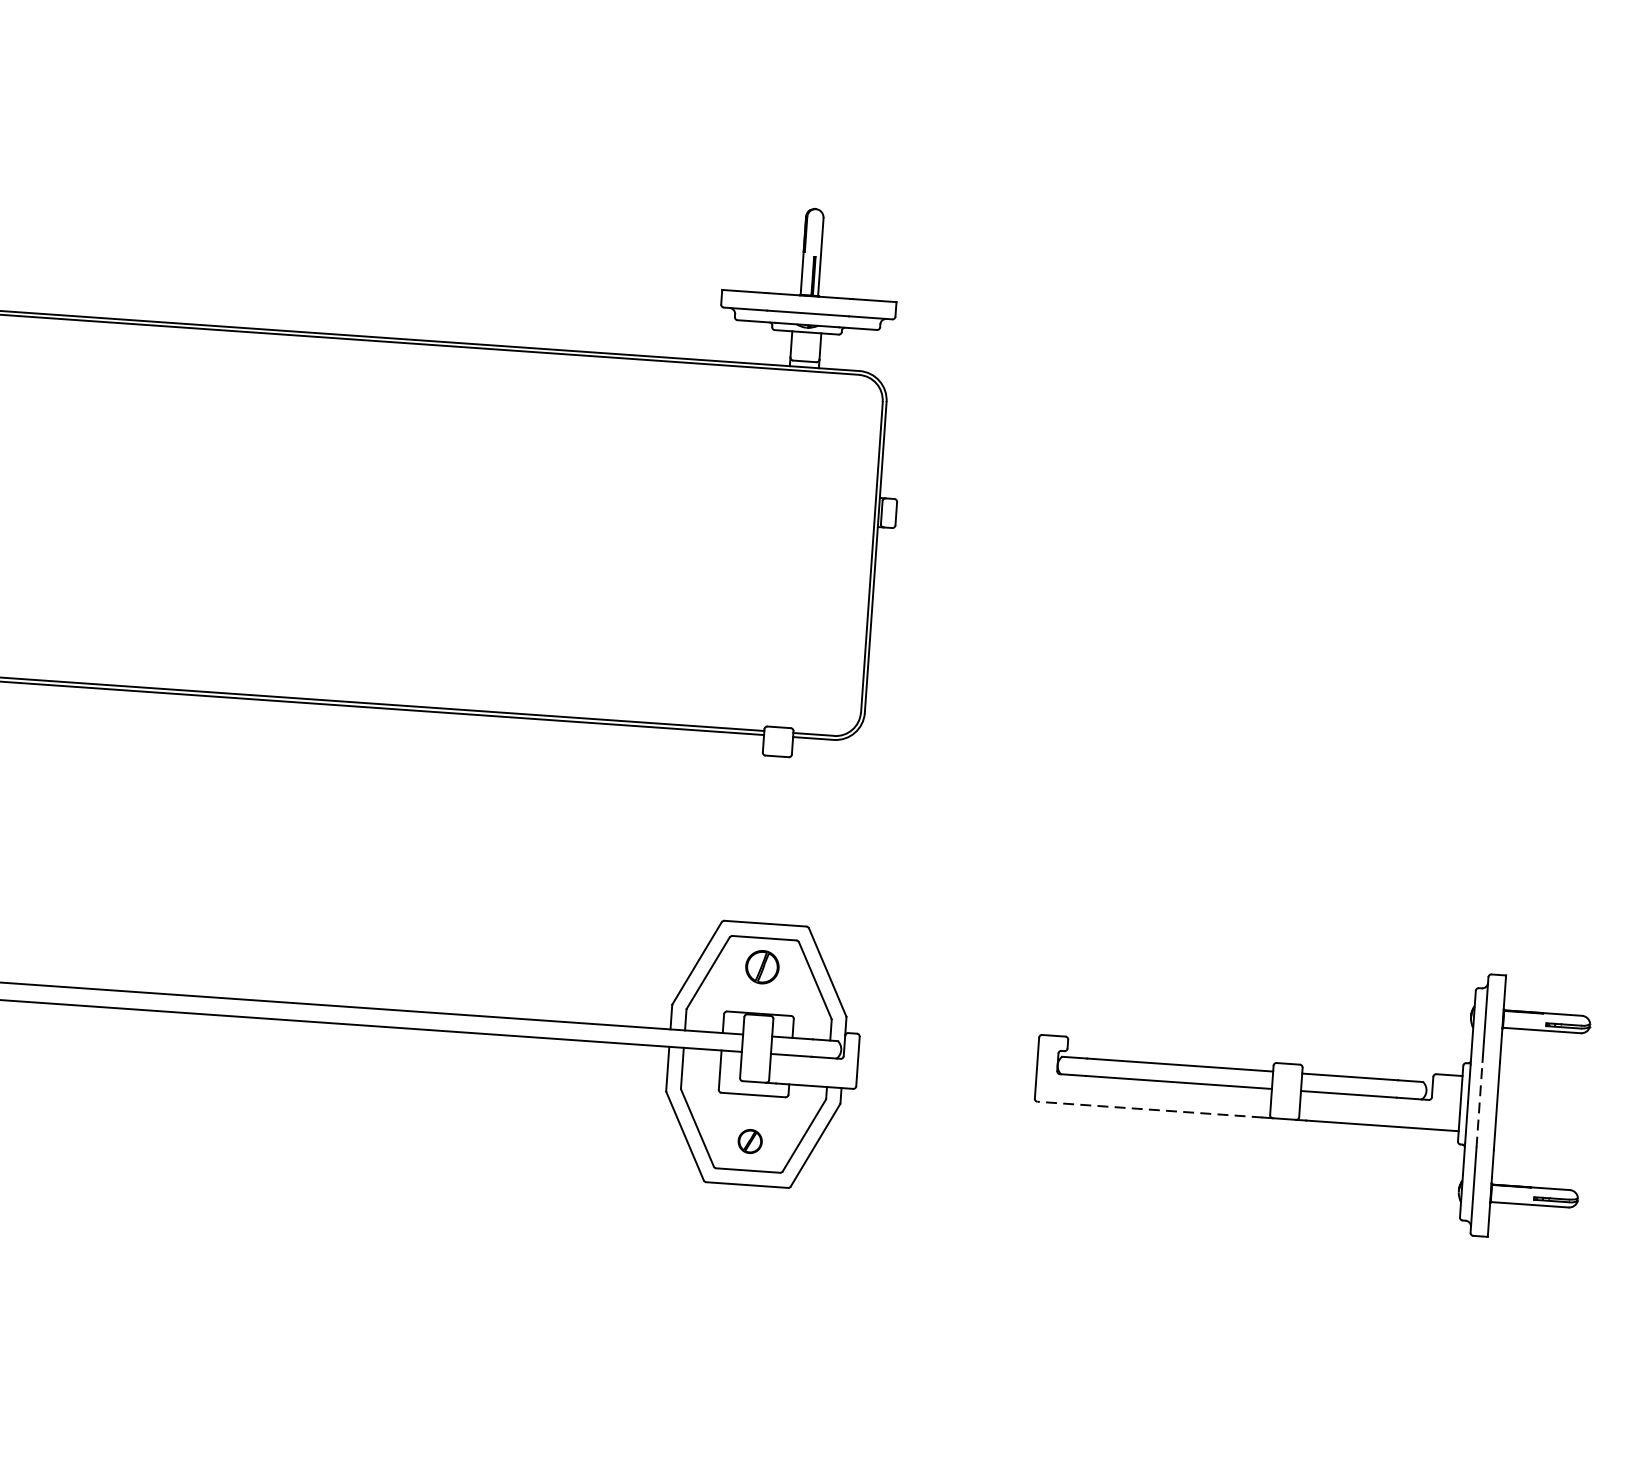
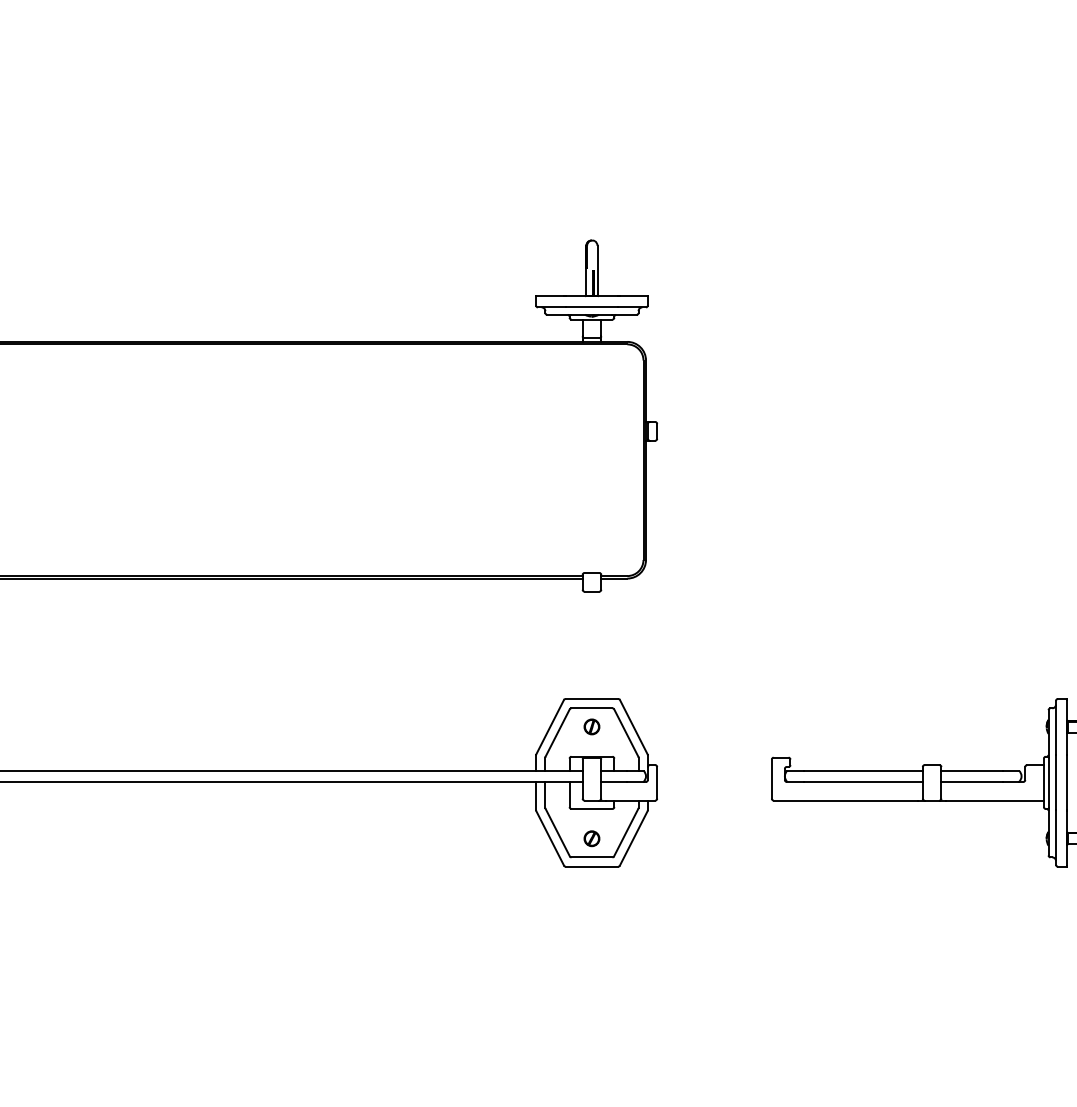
part: (761, 966) -> (591, 726), size x0.71
line: (1480, 1104) -> (1056, 782), dashed -> solid
line: (1149, 1109) -> (845, 800), dashed -> solid

